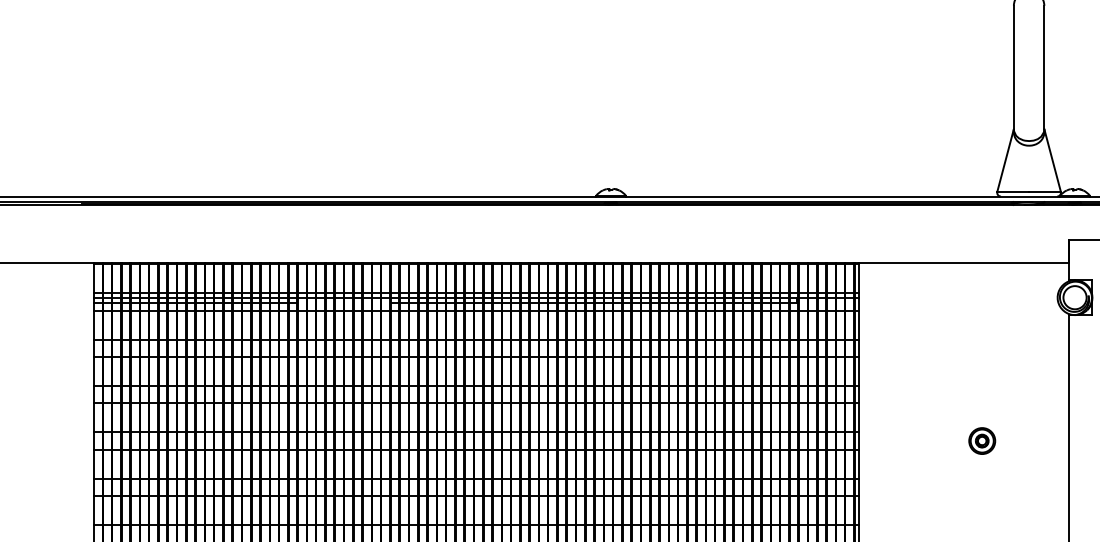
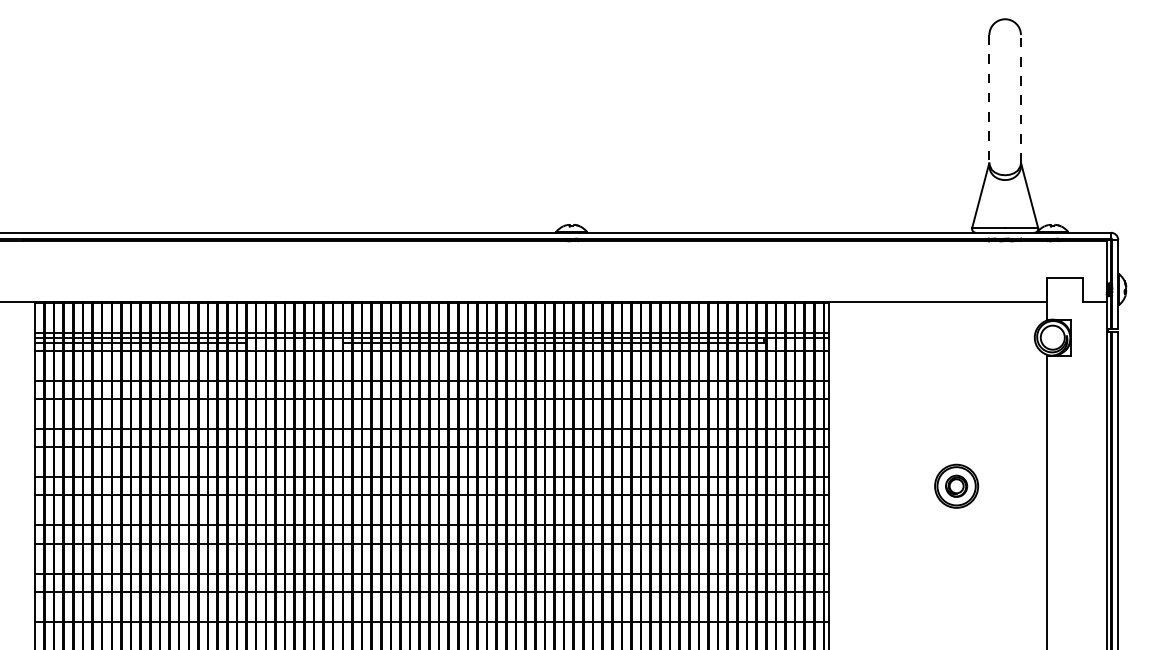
line: (1013, 67) -> (989, 98), solid -> dashed
line: (1043, 67) -> (1020, 98), solid -> dashed
part: (982, 441) -> (956, 486), size x1.6

